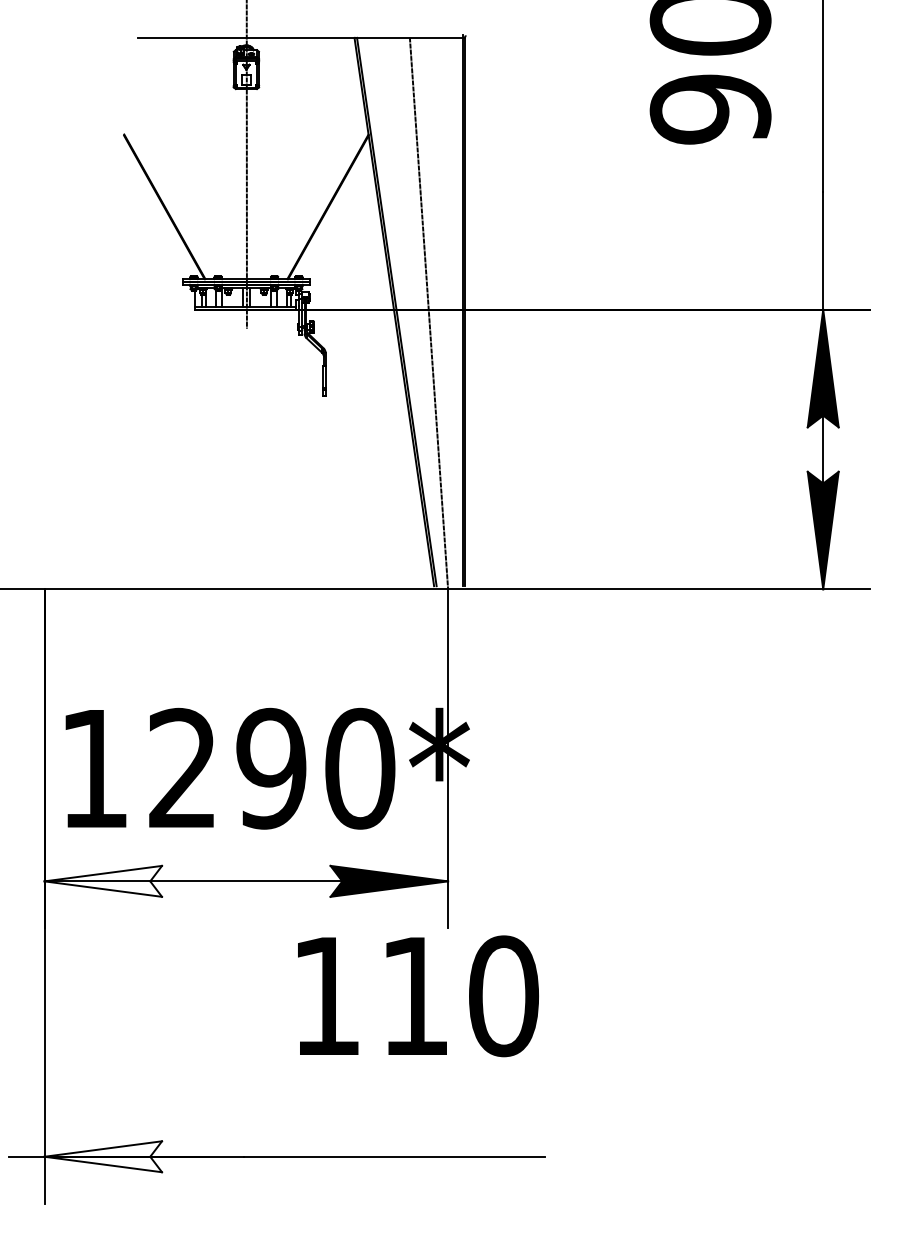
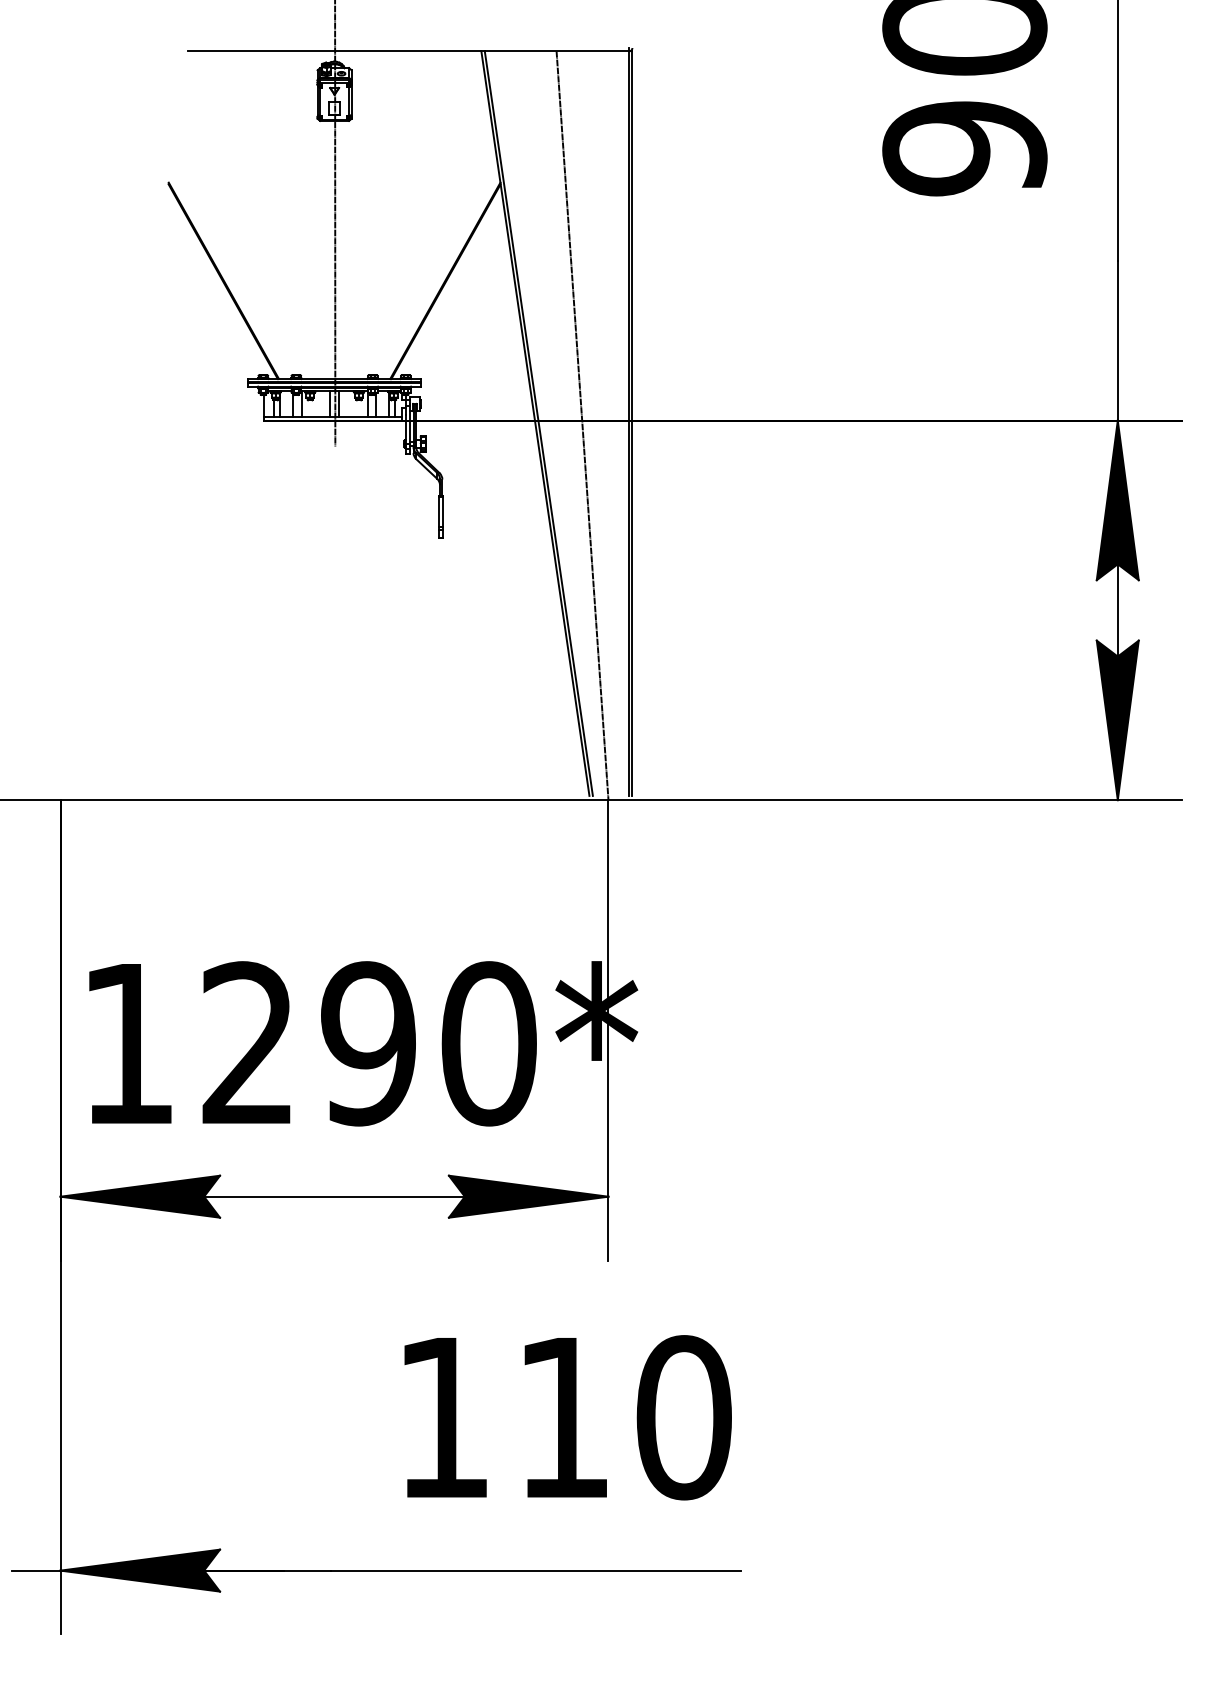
fill: (103, 881) -> (140, 1196), added
text: (417, 996) -> (567, 1417), moved
fill: (103, 1156) -> (140, 1570), added

